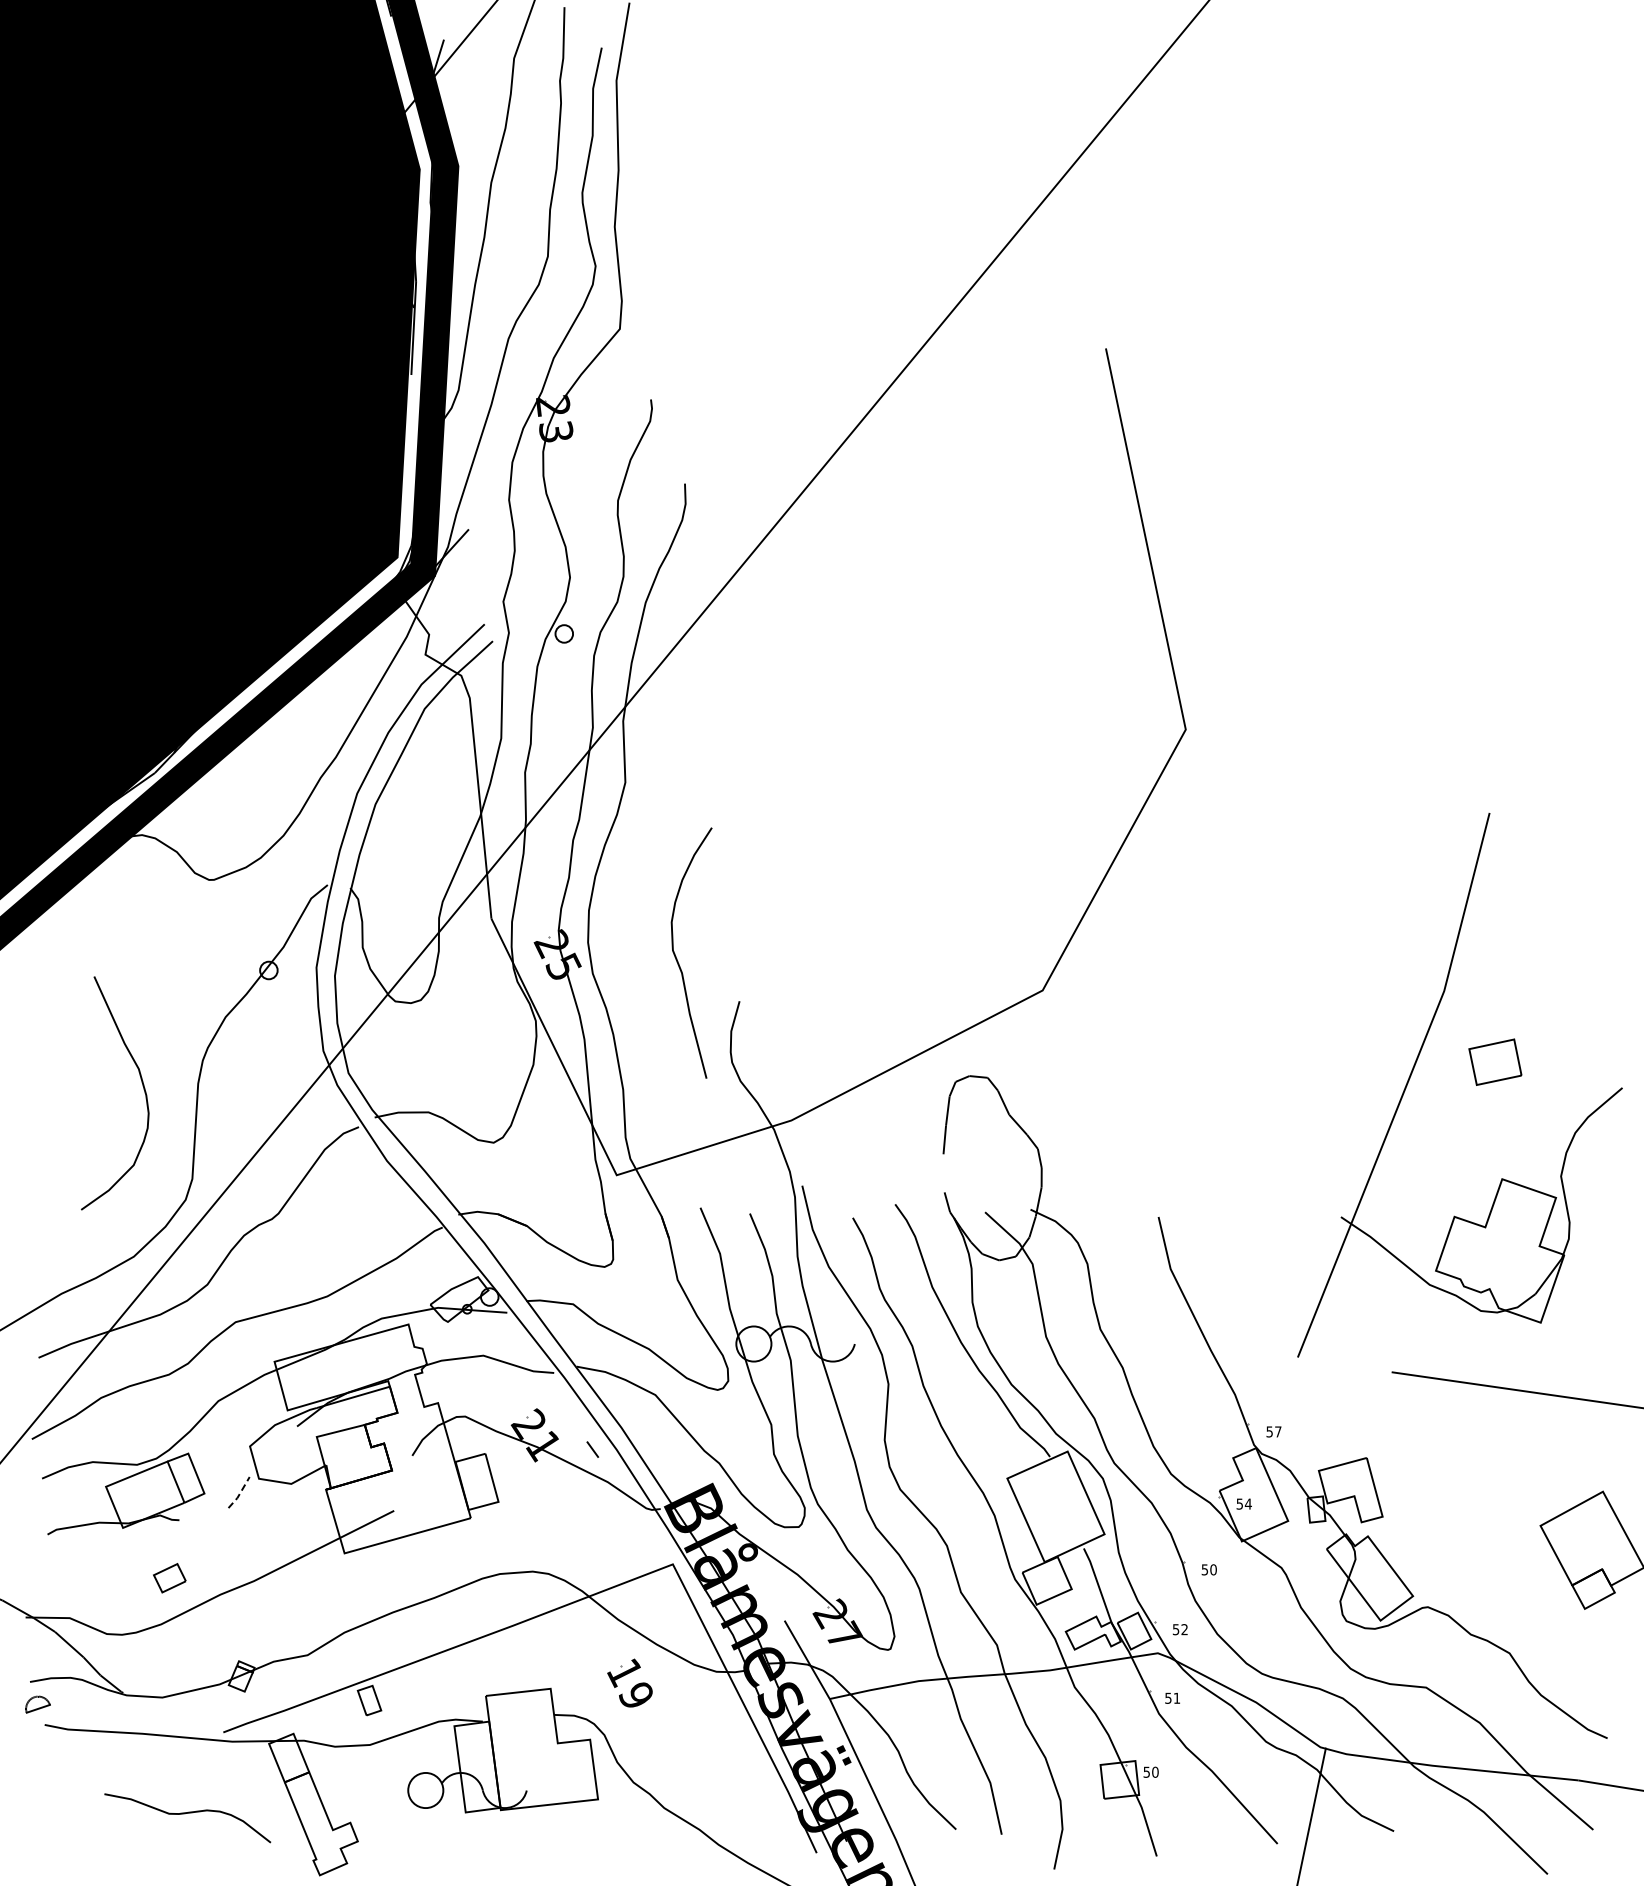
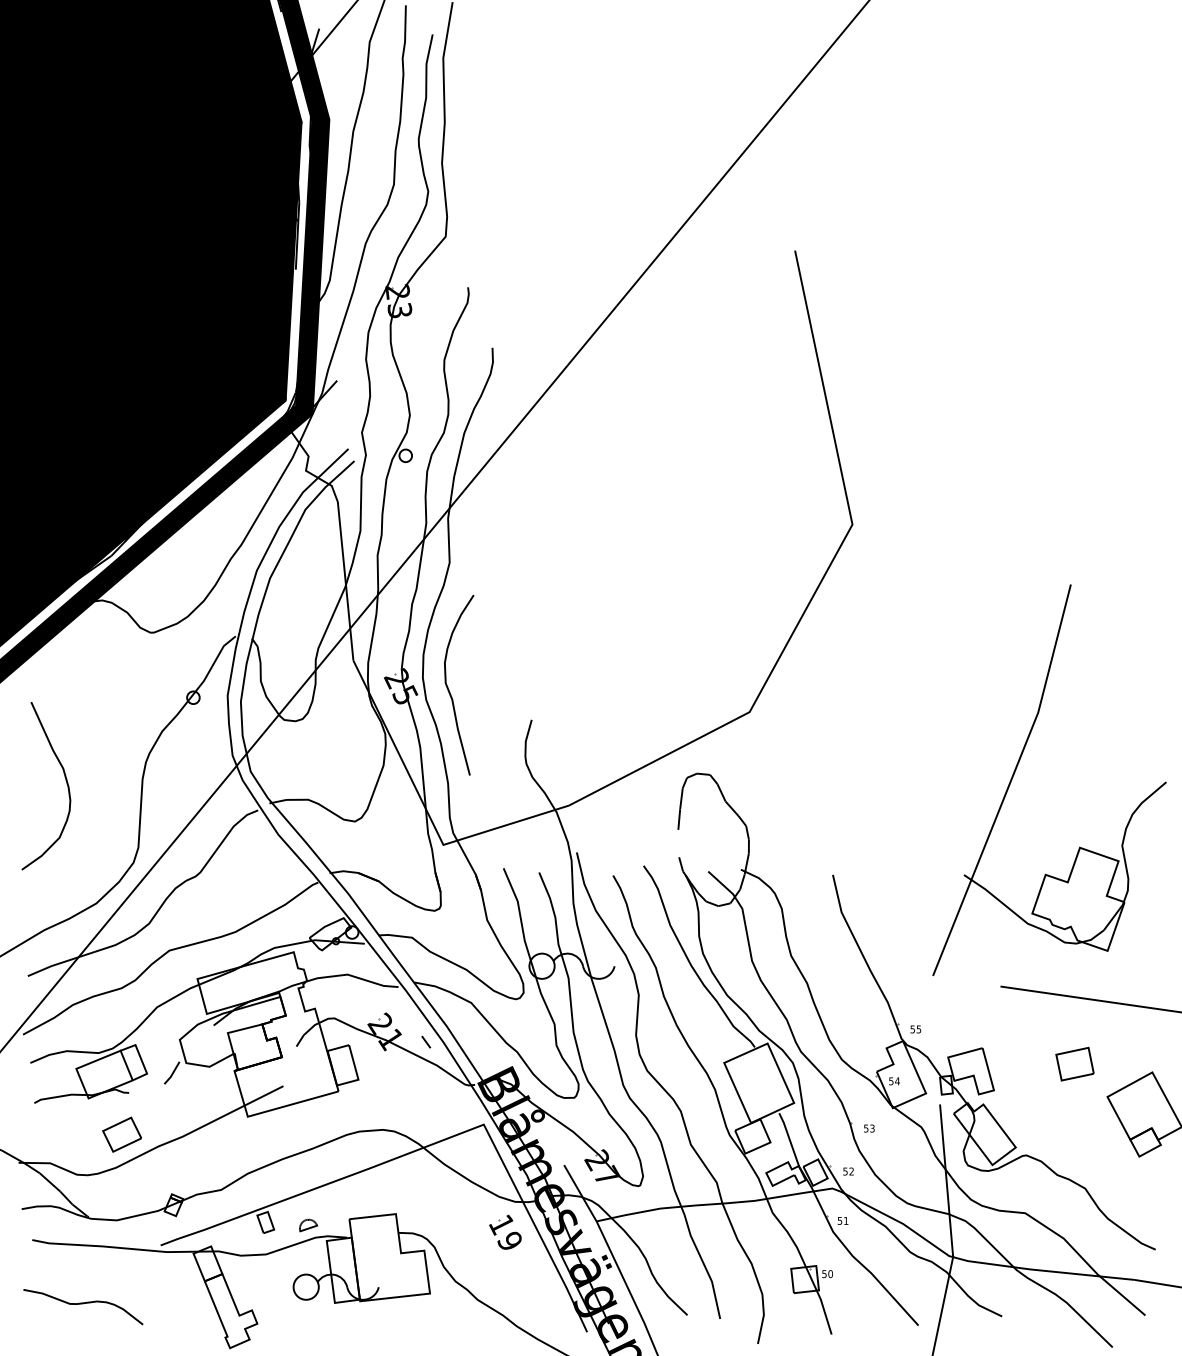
curve: (677, 958) -> (449, 689), moved
part: (1495, 1061) -> (1075, 1063), moved
curve: (142, 1086) -> (65, 781), moved
text: (1278, 1431) -> (919, 1029), 57 -> 55
line: (239, 1493) -> (172, 1073), dashed -> solid
text: (1213, 1569) -> (872, 1128), 50 -> 53
part: (169, 1577) -> (121, 1134), size x1.67
line: (1316, 1642) -> (946, 1180), added
part: (629, 1682) -> (505, 1231), moved
part: (37, 1704) -> (308, 1225), moved
curve: (185, 1814) -> (81, 1304), moved

